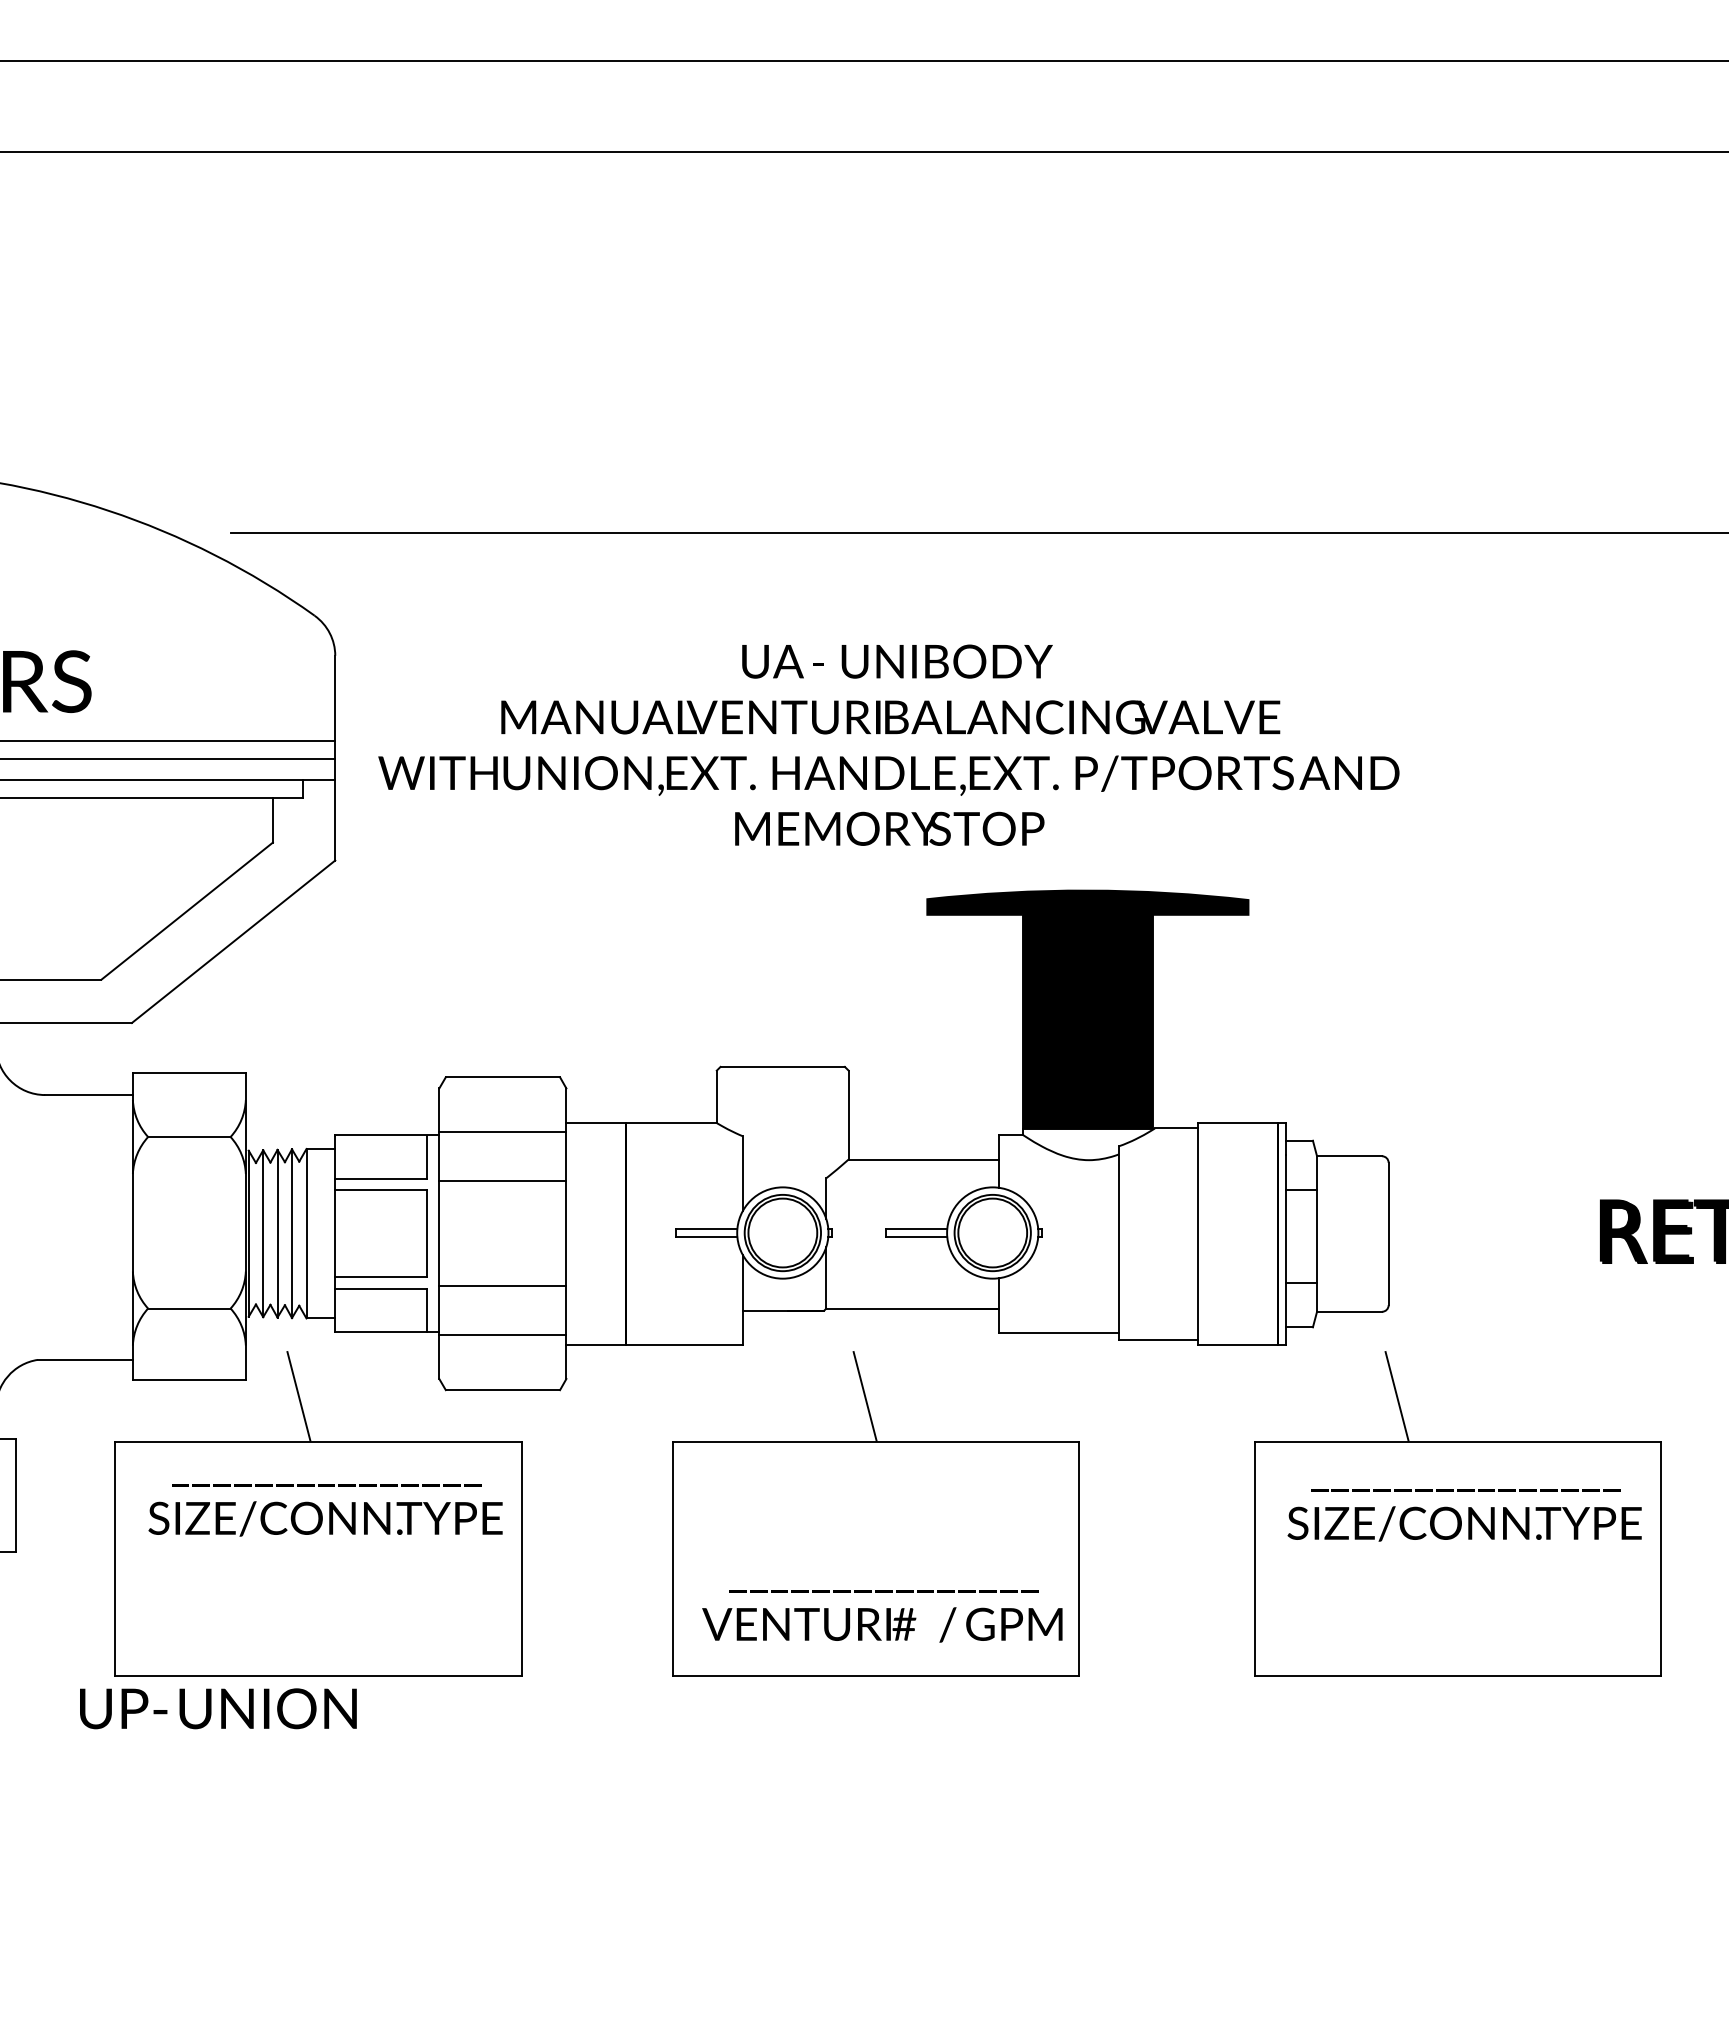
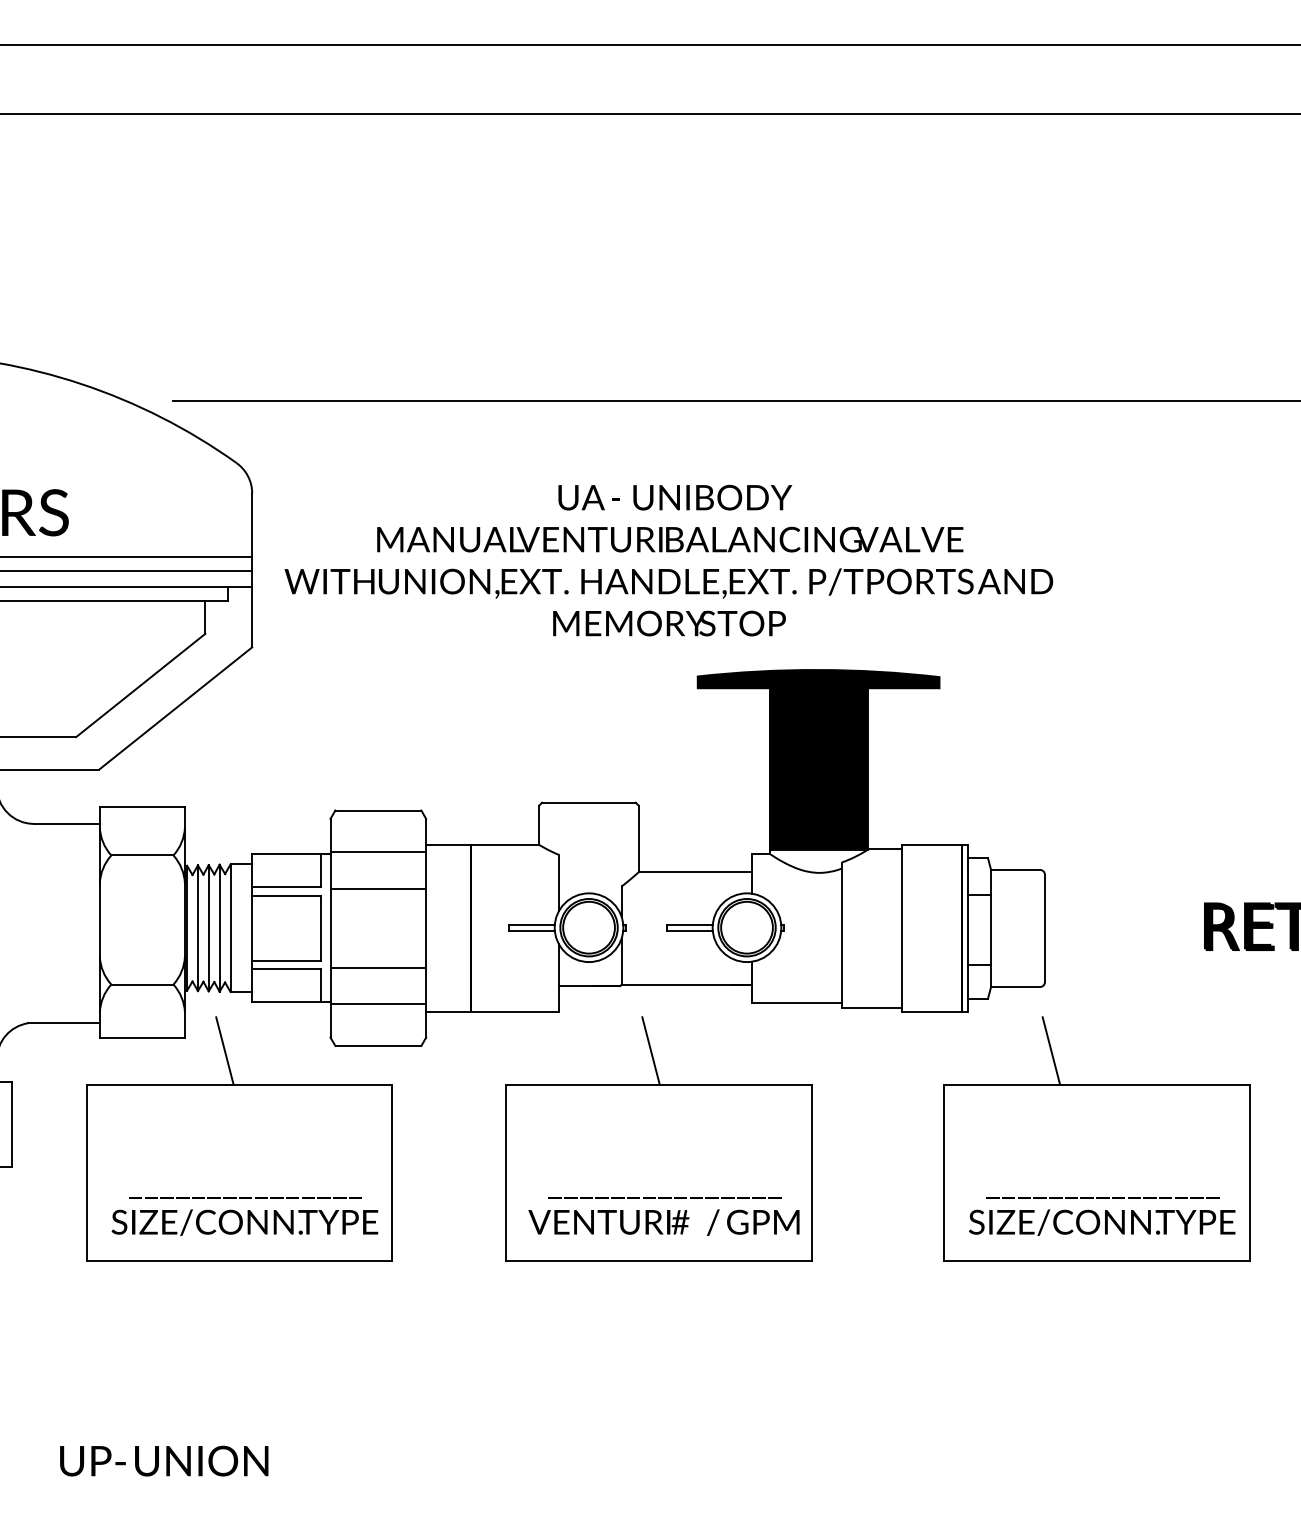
text: (325, 1510) -> (244, 1216), moved
text: (1464, 1515) -> (1102, 1216), moved
text: (218, 1708) -> (164, 1460), moved

